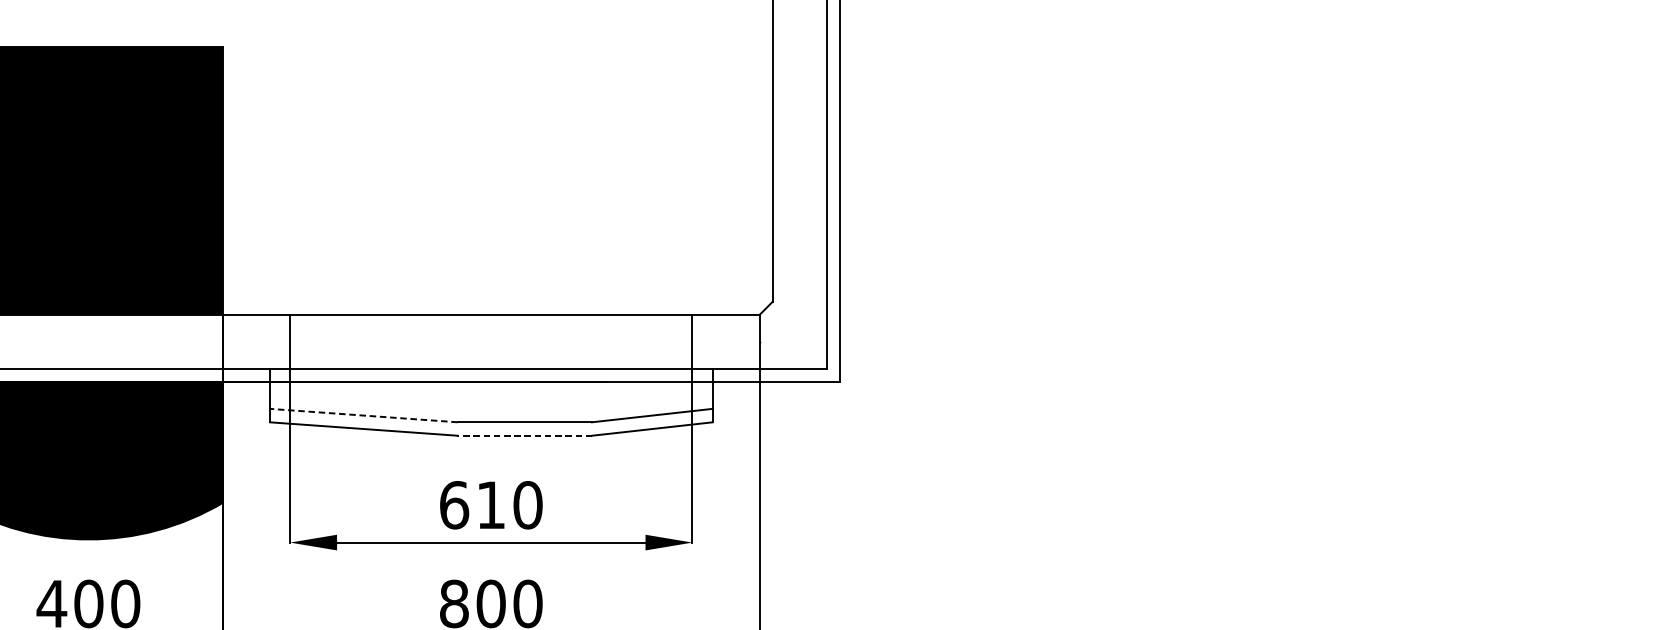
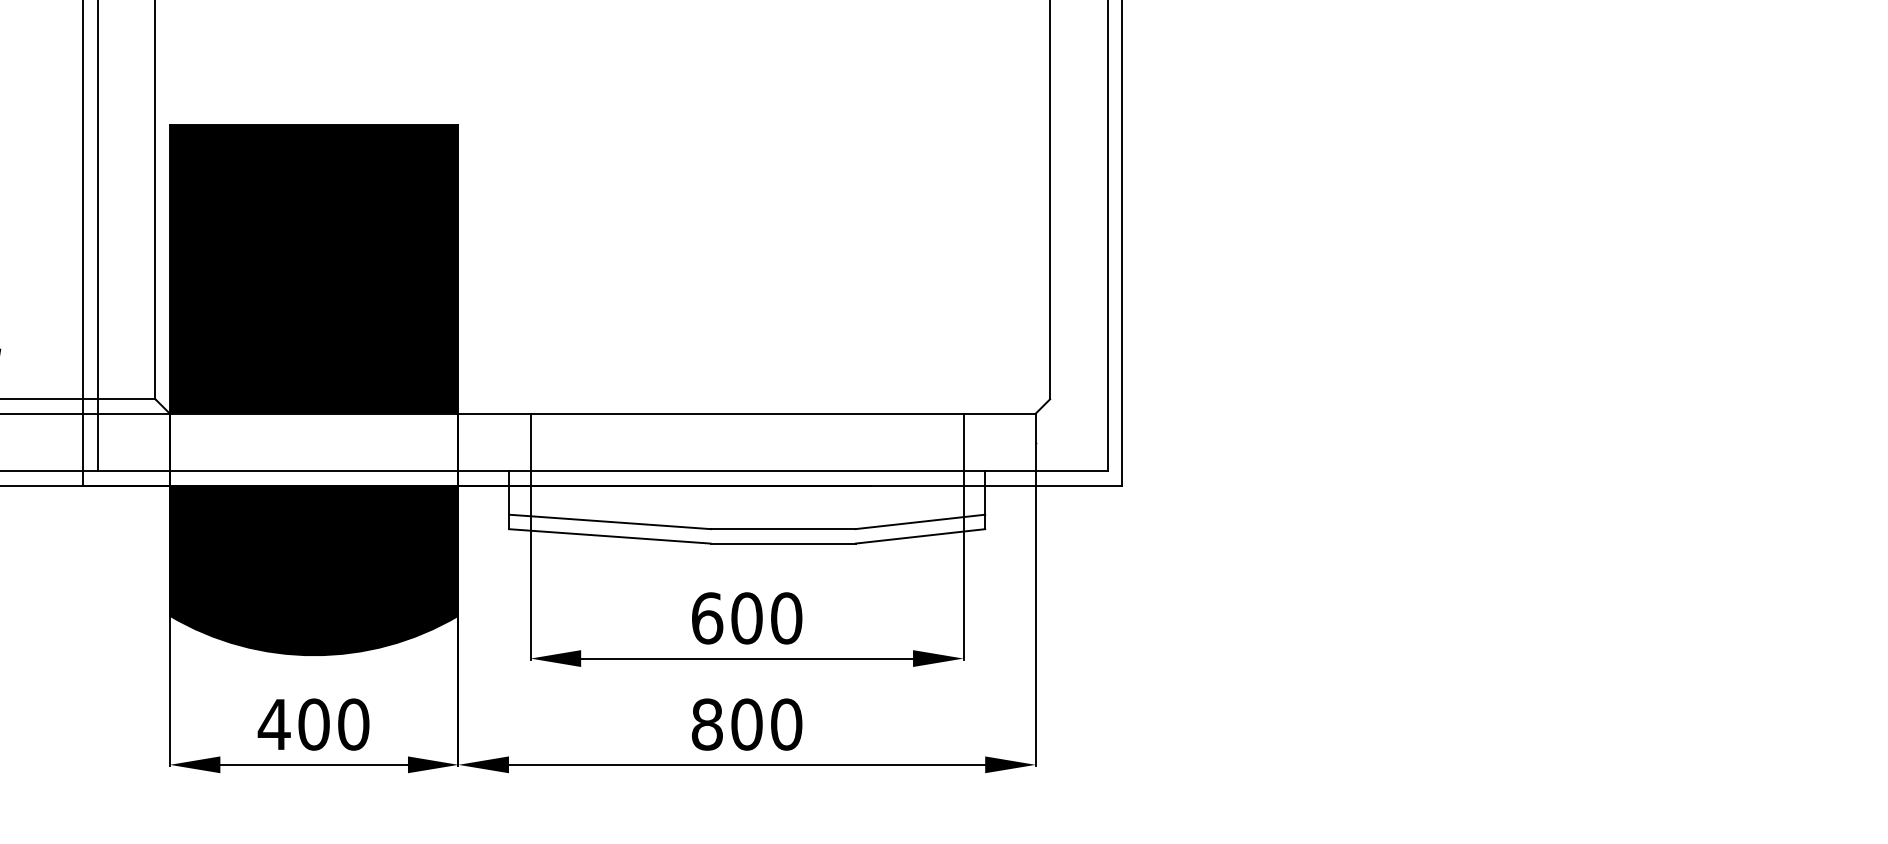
line: (363, 415) -> (609, 521), dashed -> solid
line: (525, 435) -> (783, 543), dashed -> solid
text: (490, 505) -> (746, 618), 610 -> 600

